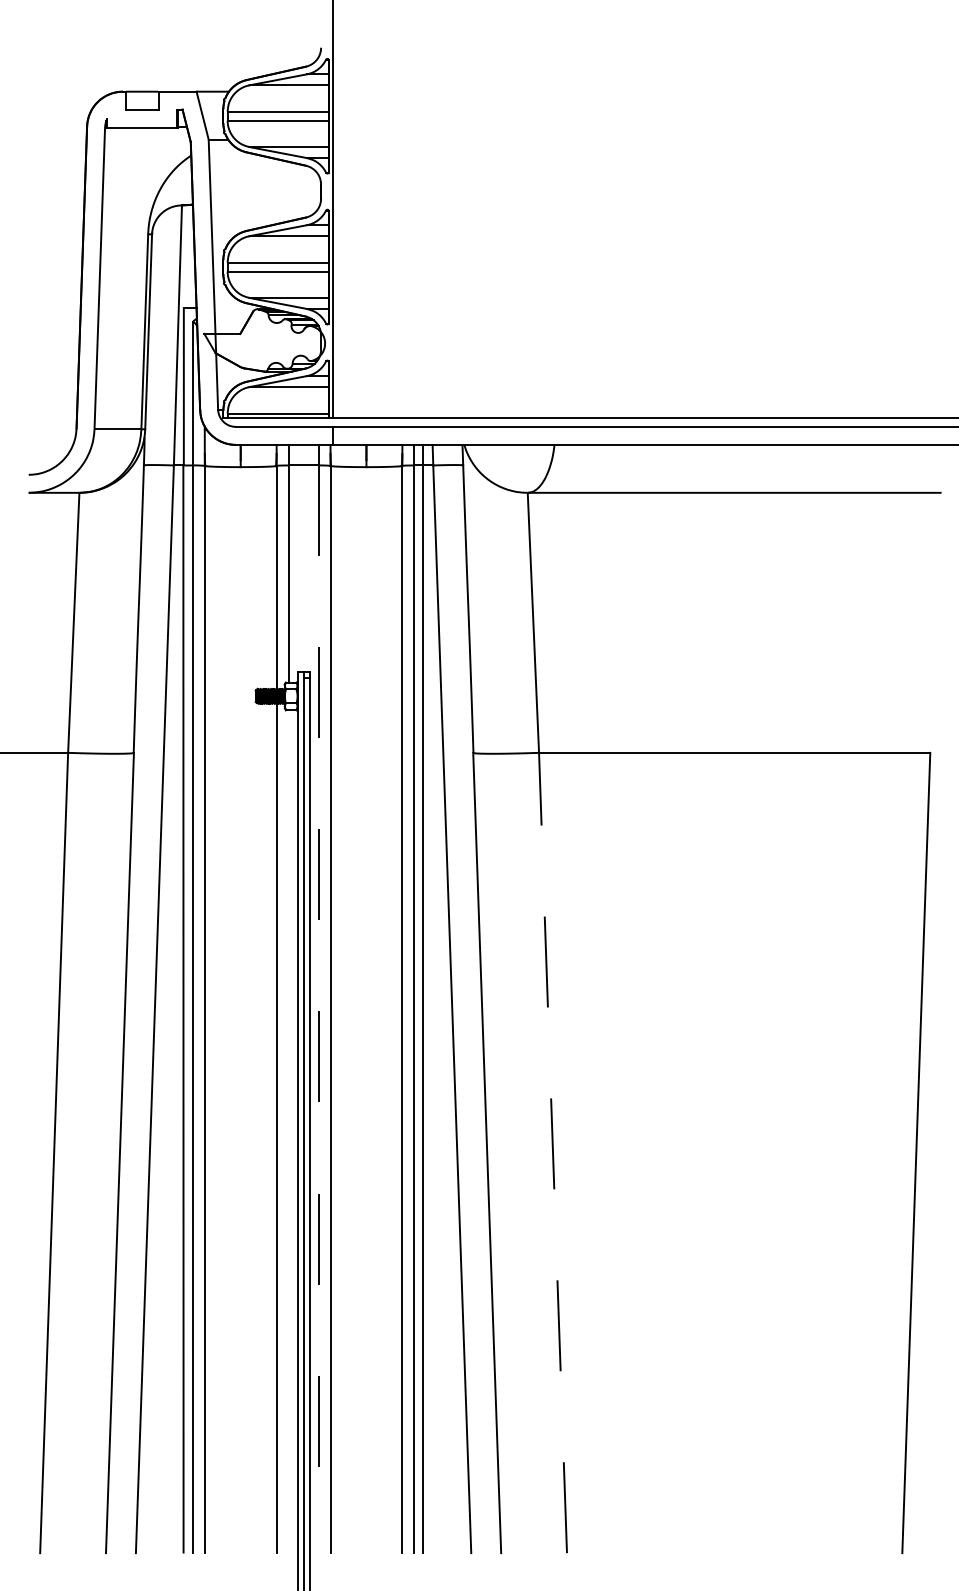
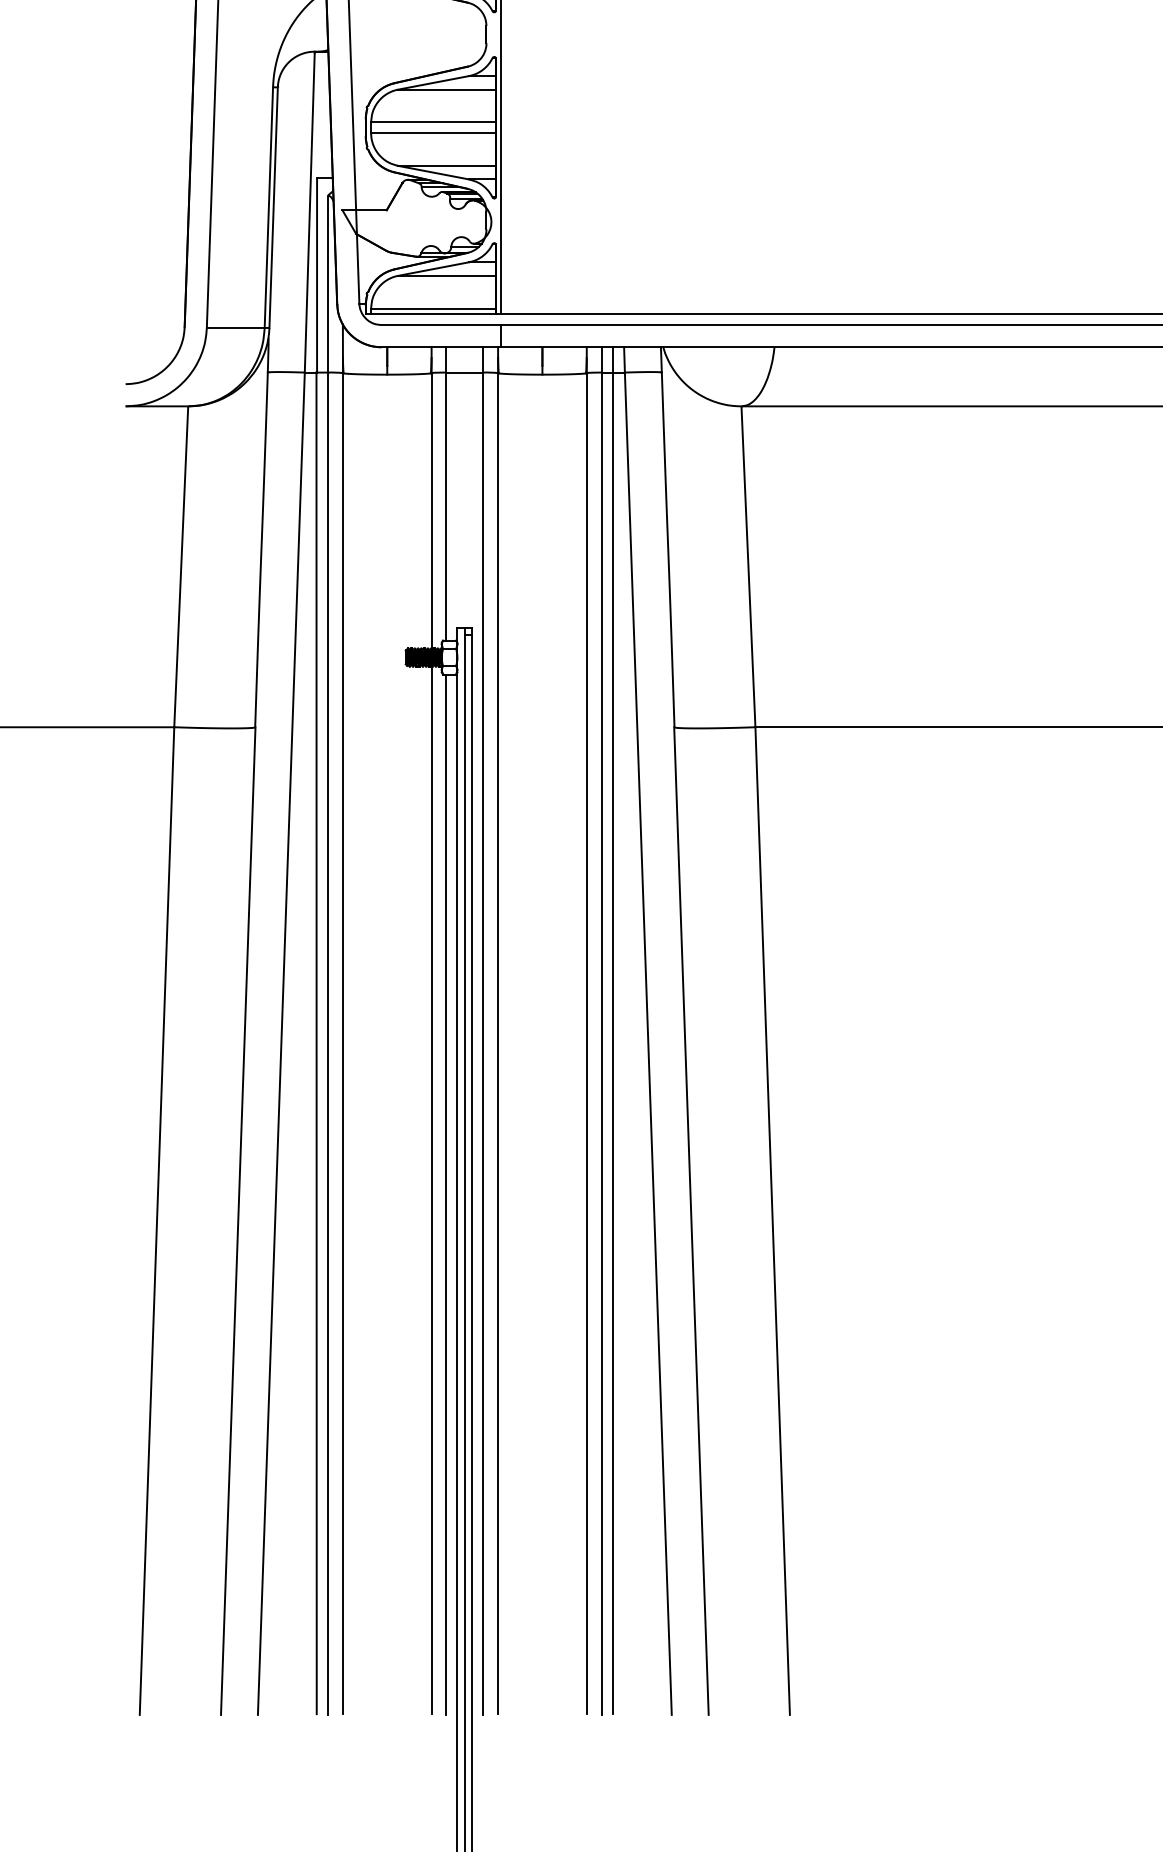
line: (318, 1009) -> (483, 1043), dashed -> solid
line: (288, 1131) -> (446, 1194), added
line: (553, 1152) -> (773, 1220), dashed -> solid

